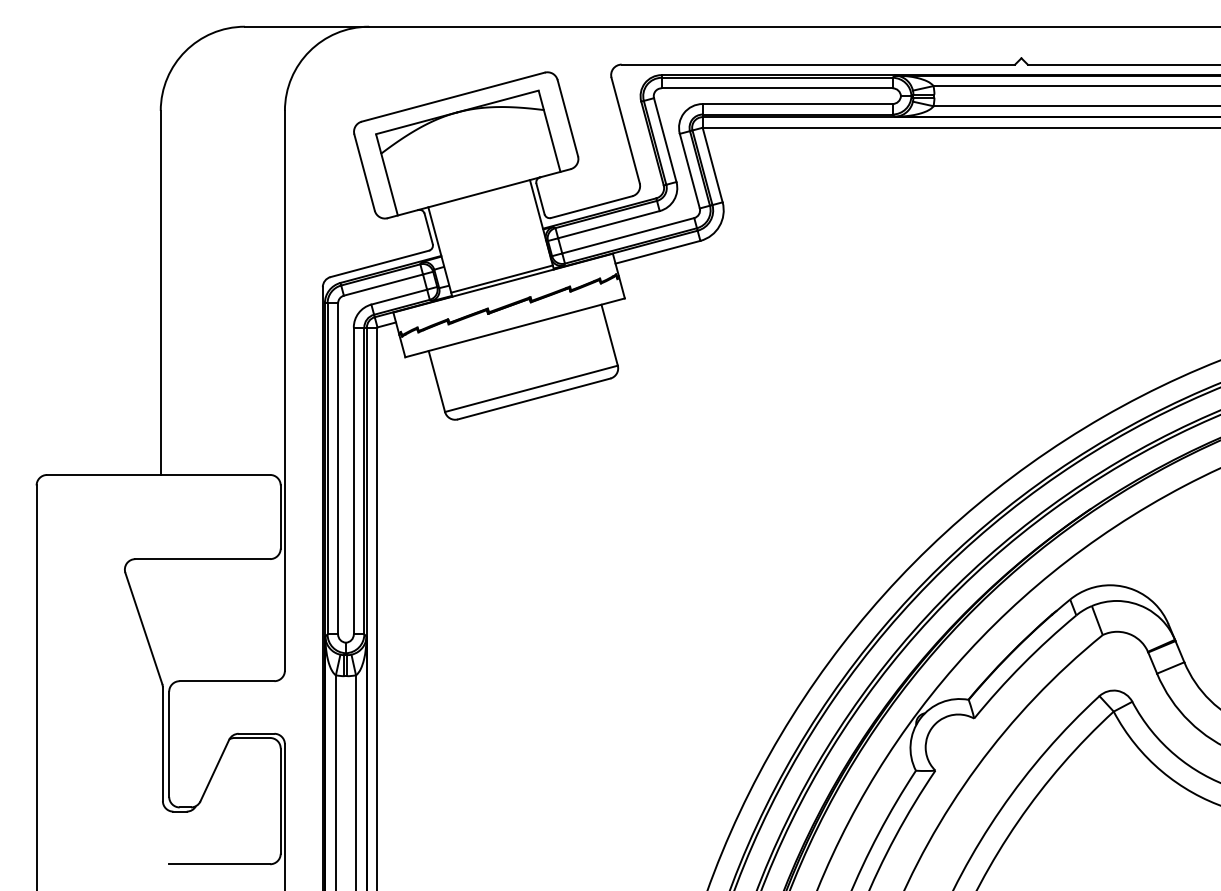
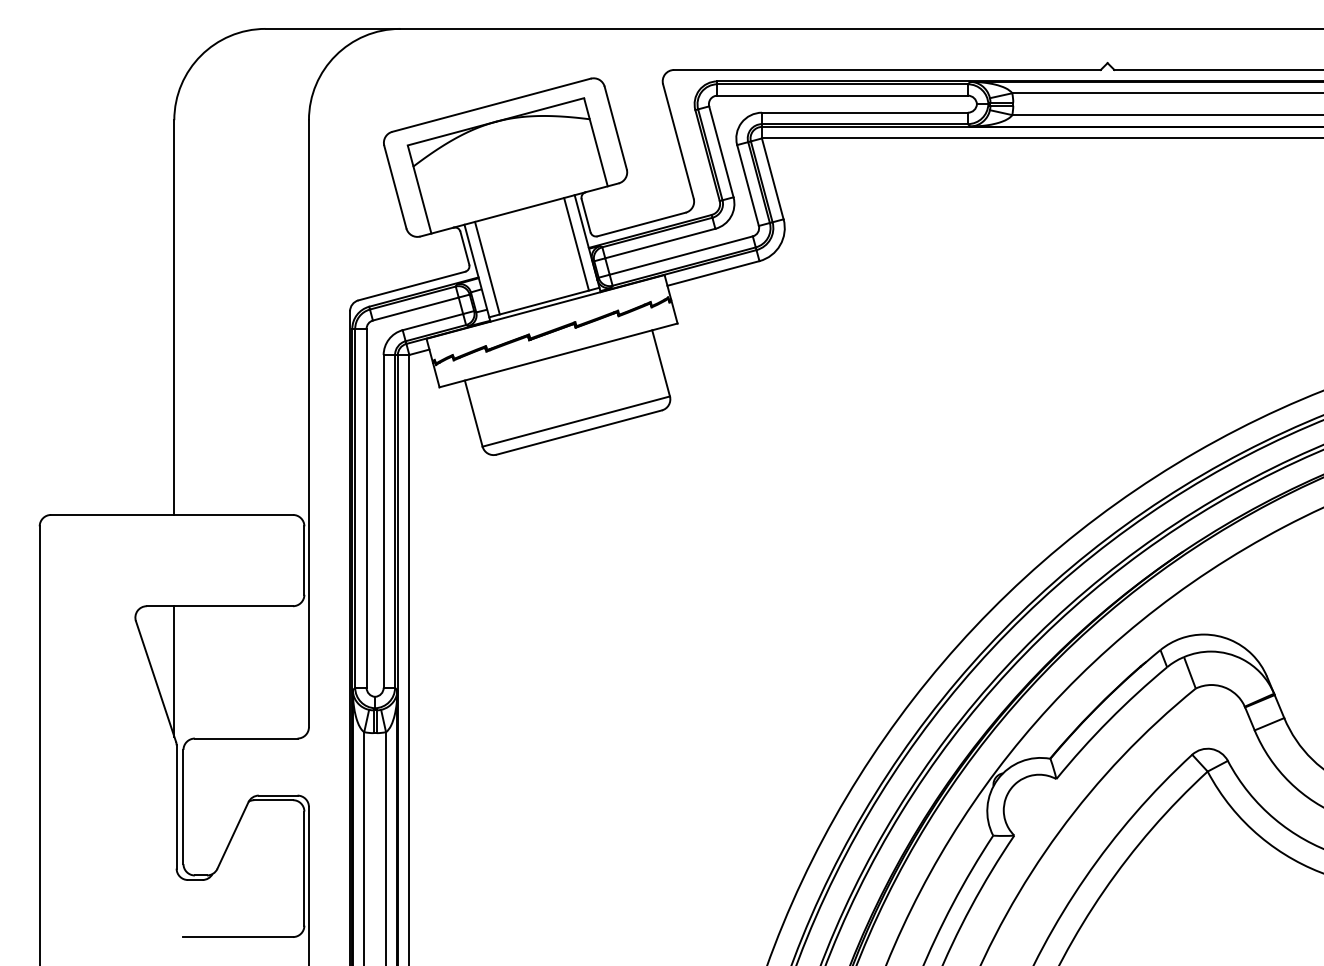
line: (531, 225) -> (576, 244), added
line: (449, 246) -> (487, 267), added
line: (160, 619) -> (174, 671), added

